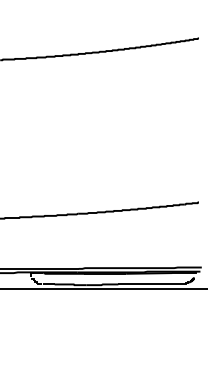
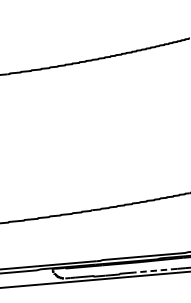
line: (140, 284) -> (155, 270), solid -> dashed

